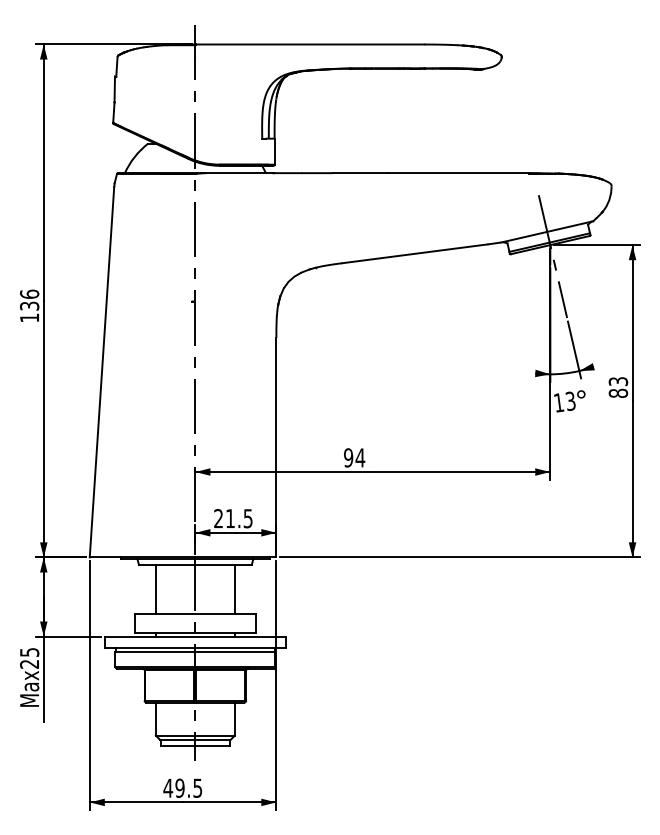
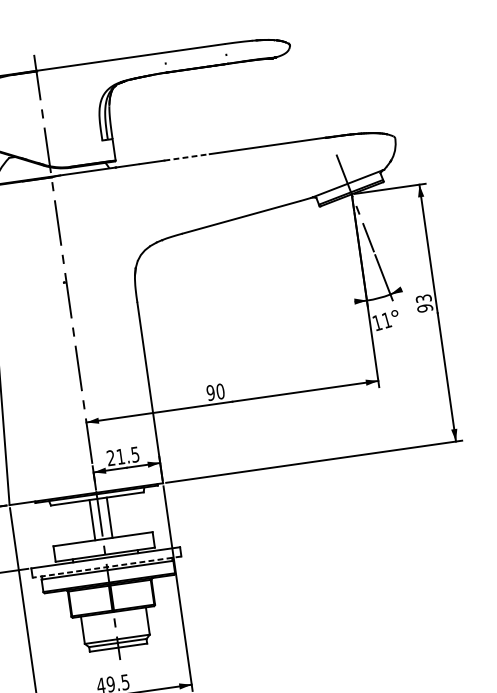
line: (360, 173) -> (187, 157), solid -> dashed
text: (618, 393) -> (425, 308), 83 -> 93
text: (570, 401) -> (386, 320), 13 -> 11
text: (360, 457) -> (220, 391), 94 -> 90
line: (155, 588) -> (91, 519), moved
line: (234, 588) -> (109, 516), moved
line: (194, 647) -> (106, 566), solid -> dashed

